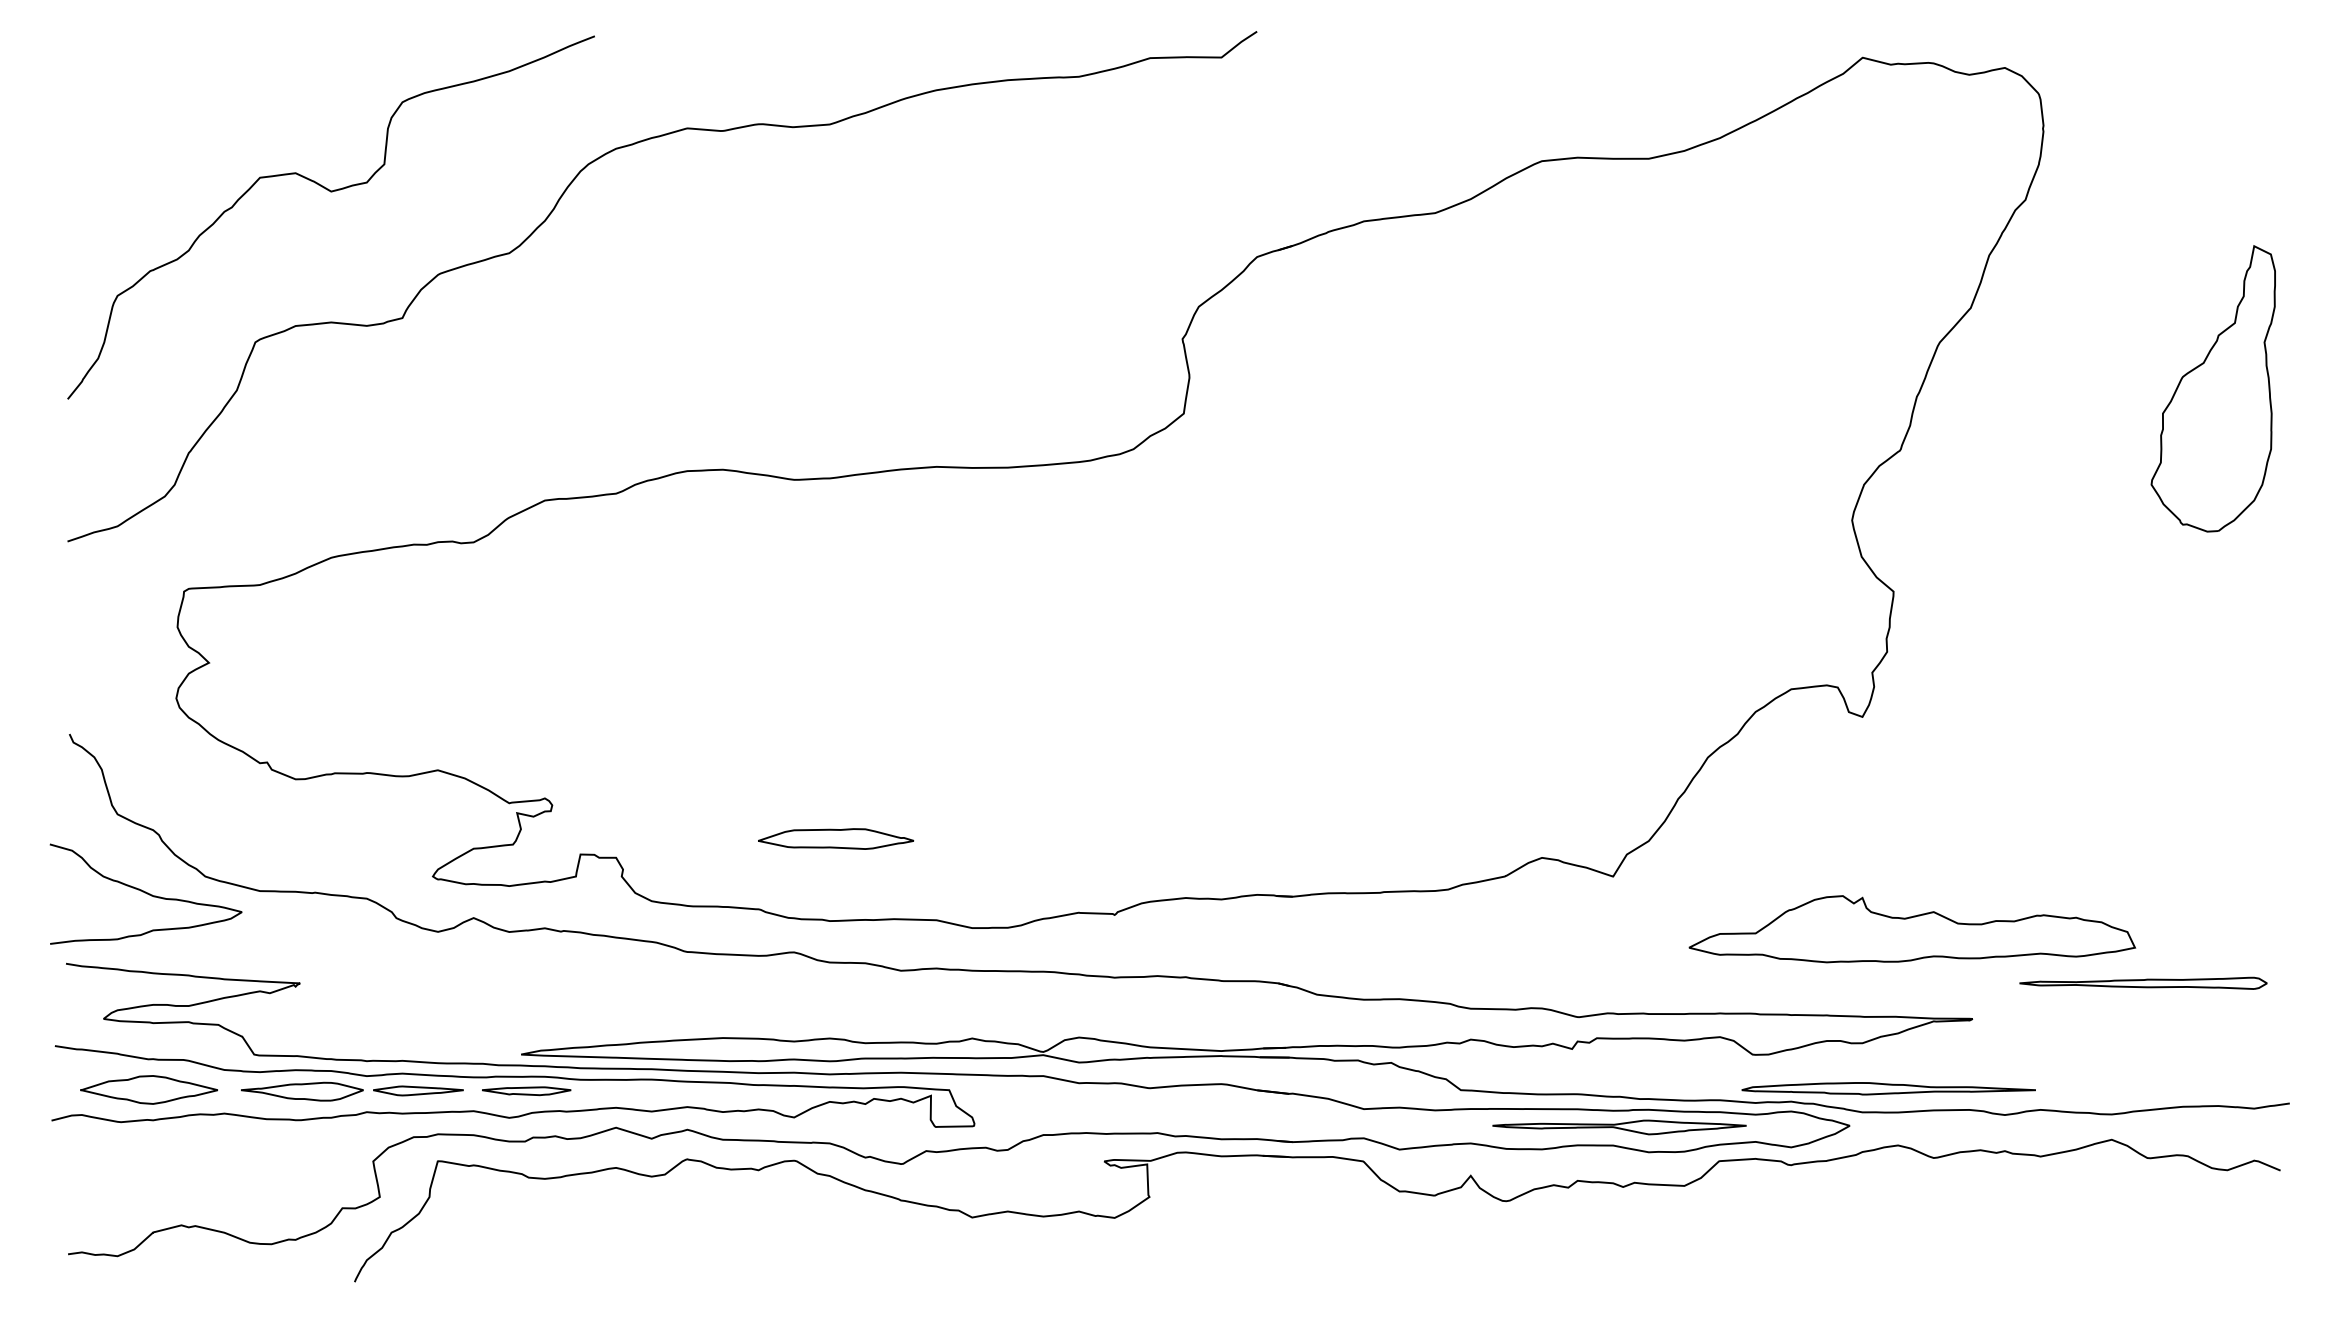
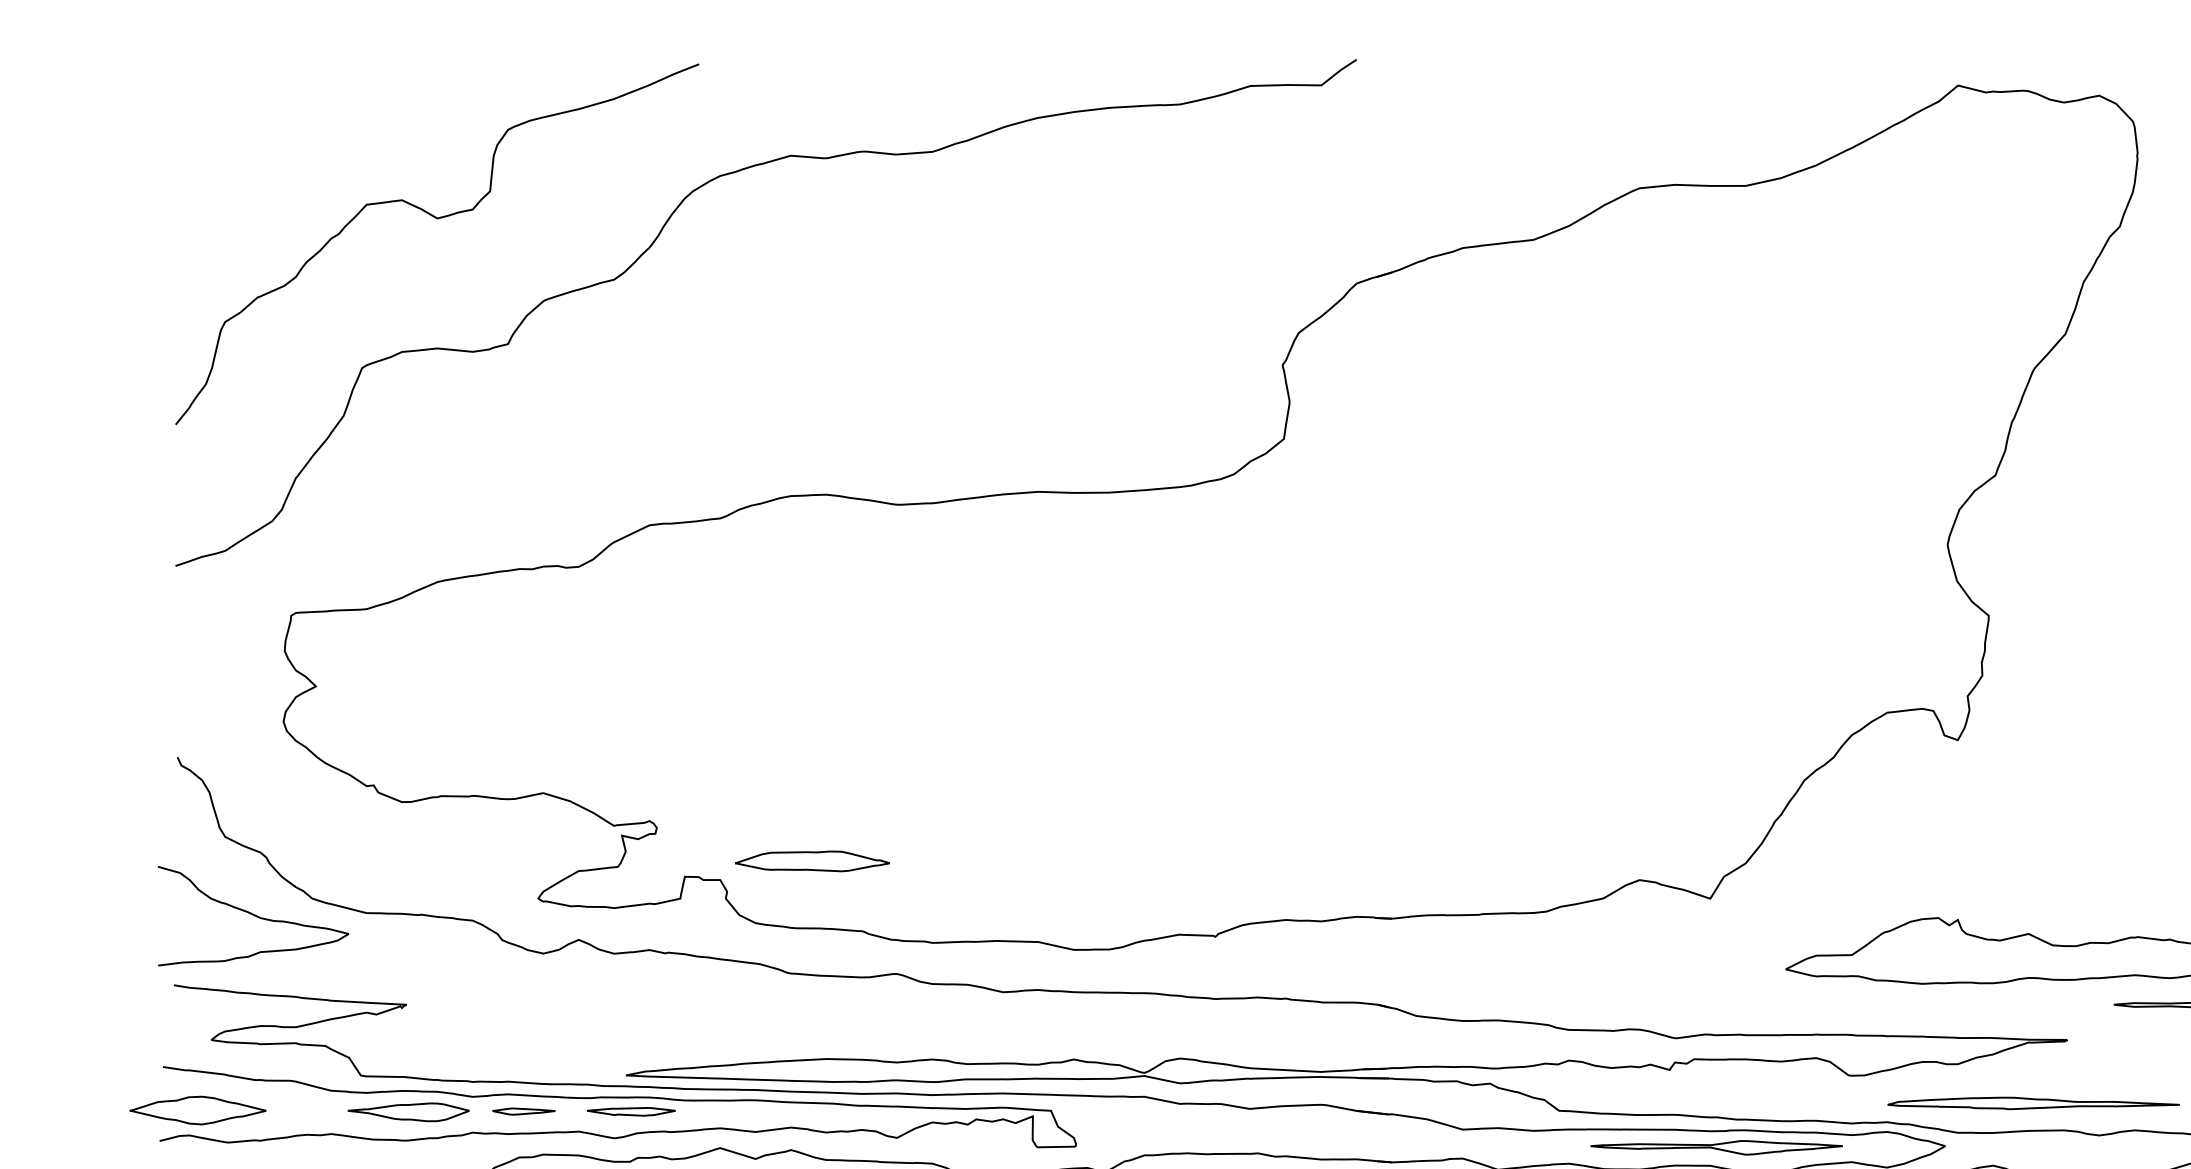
part: (836, 838) -> (812, 860), moved
part: (1888, 1088) -> (2033, 1103), moved
part: (148, 1089) -> (197, 1110), moved
part: (418, 1090) -> (524, 1111), size x0.7

